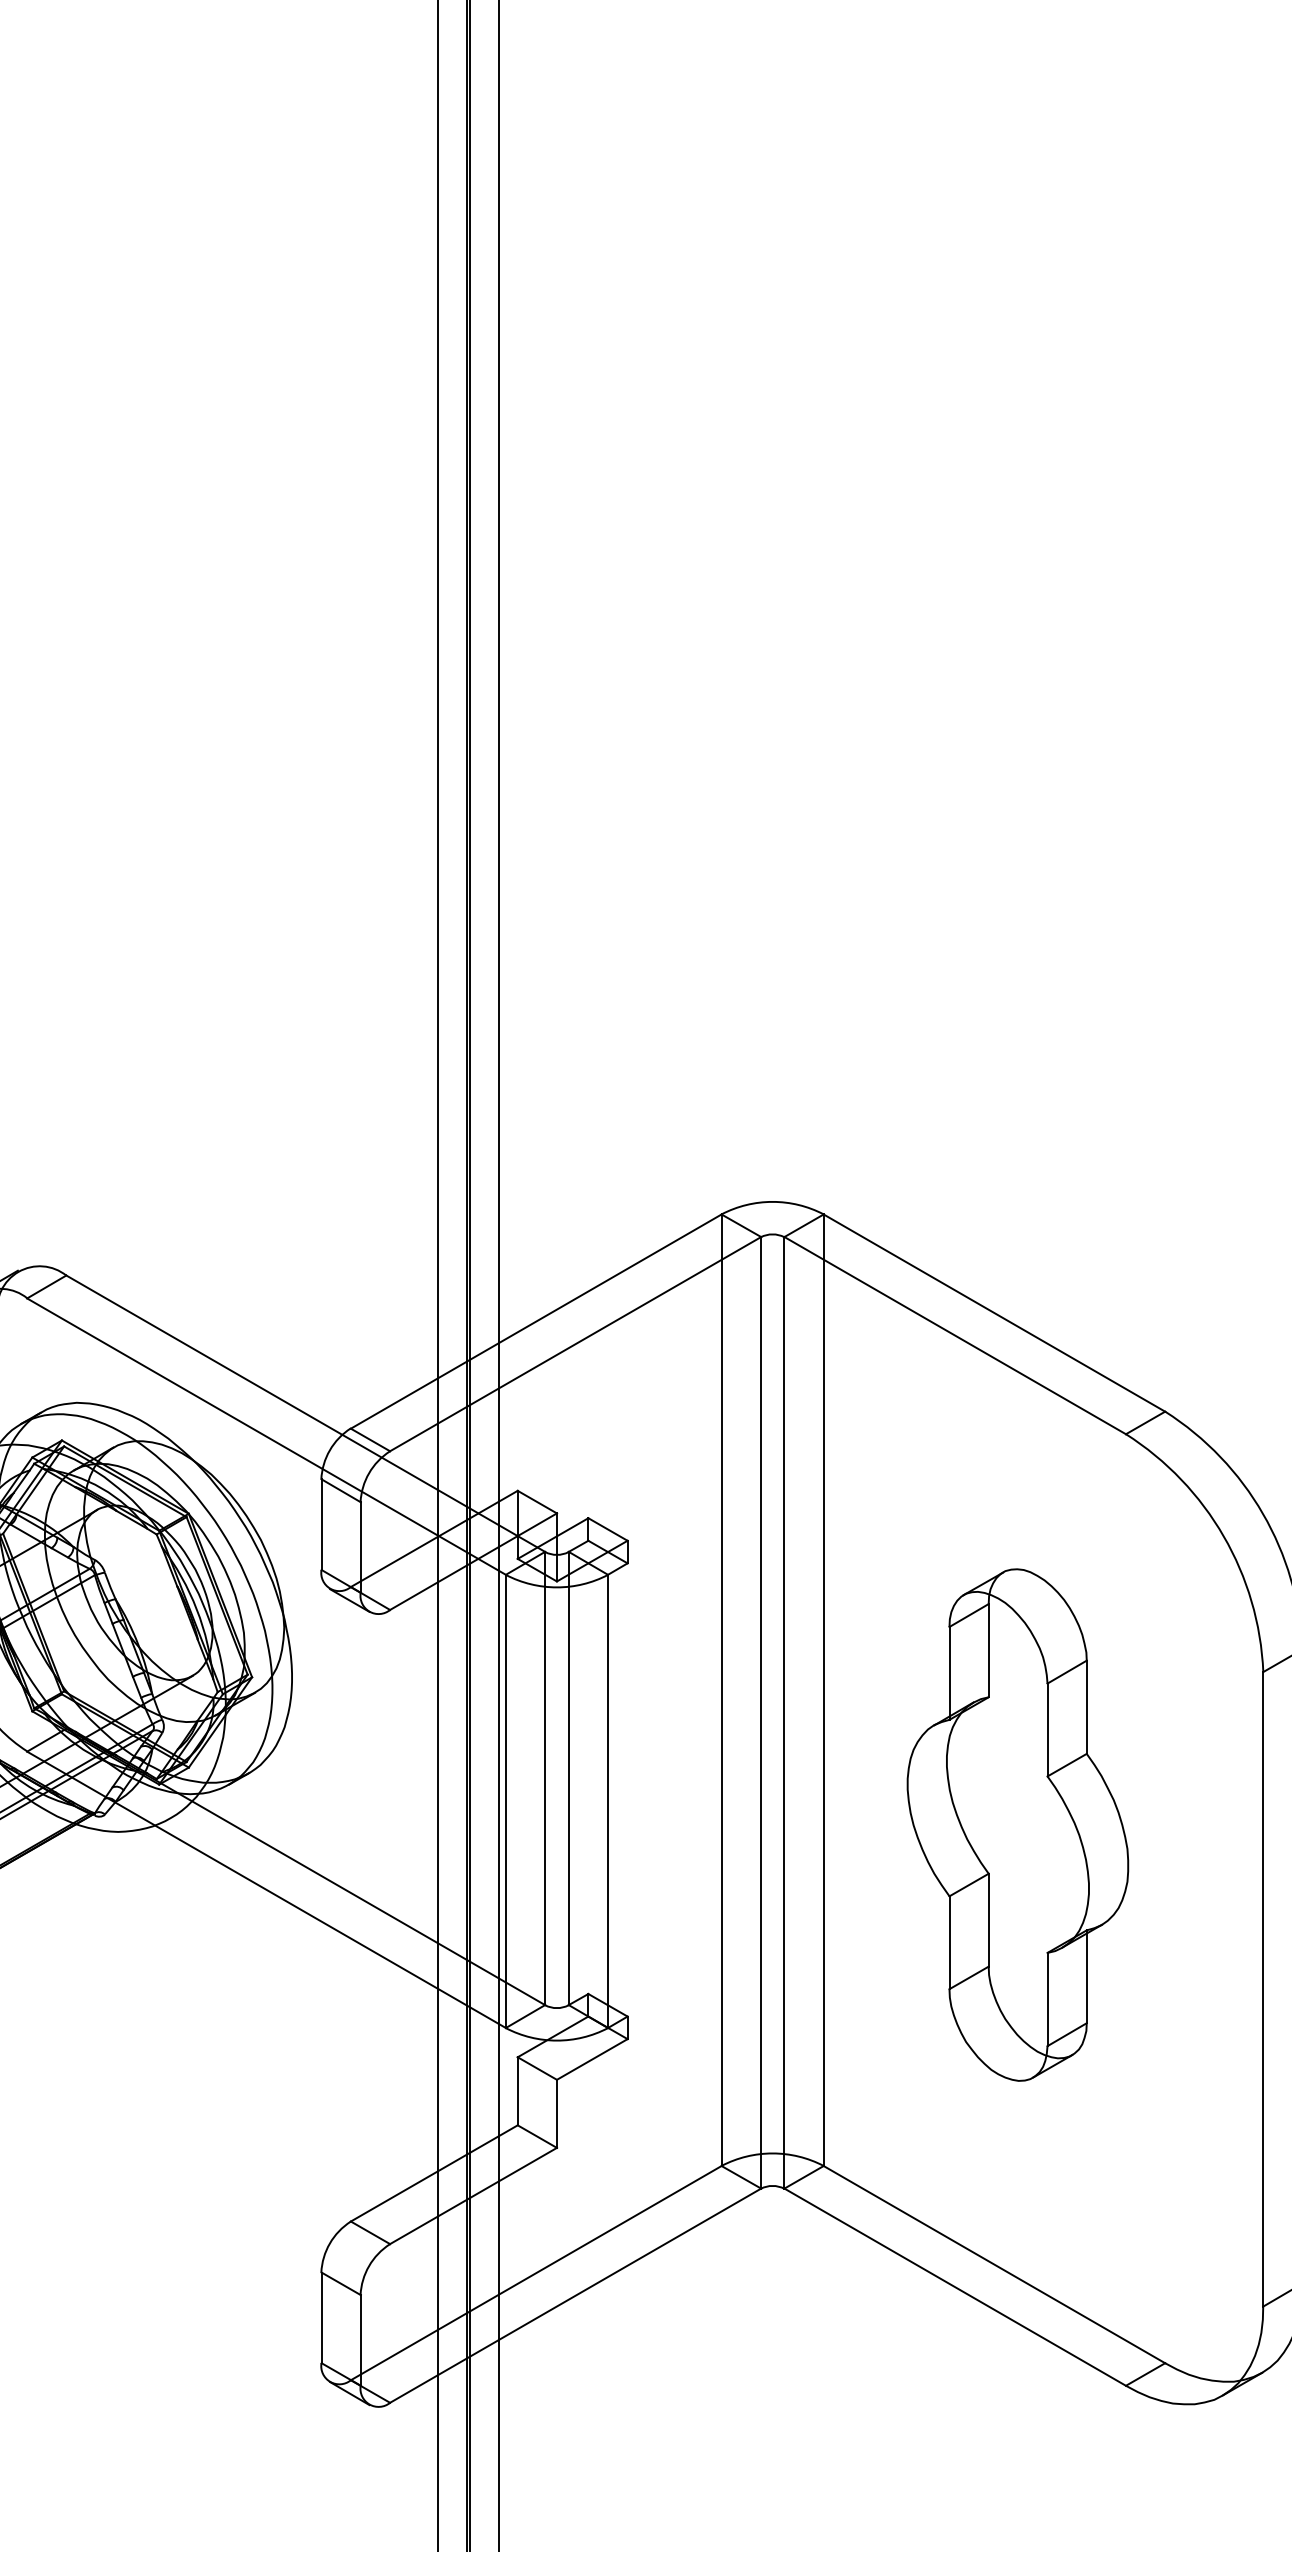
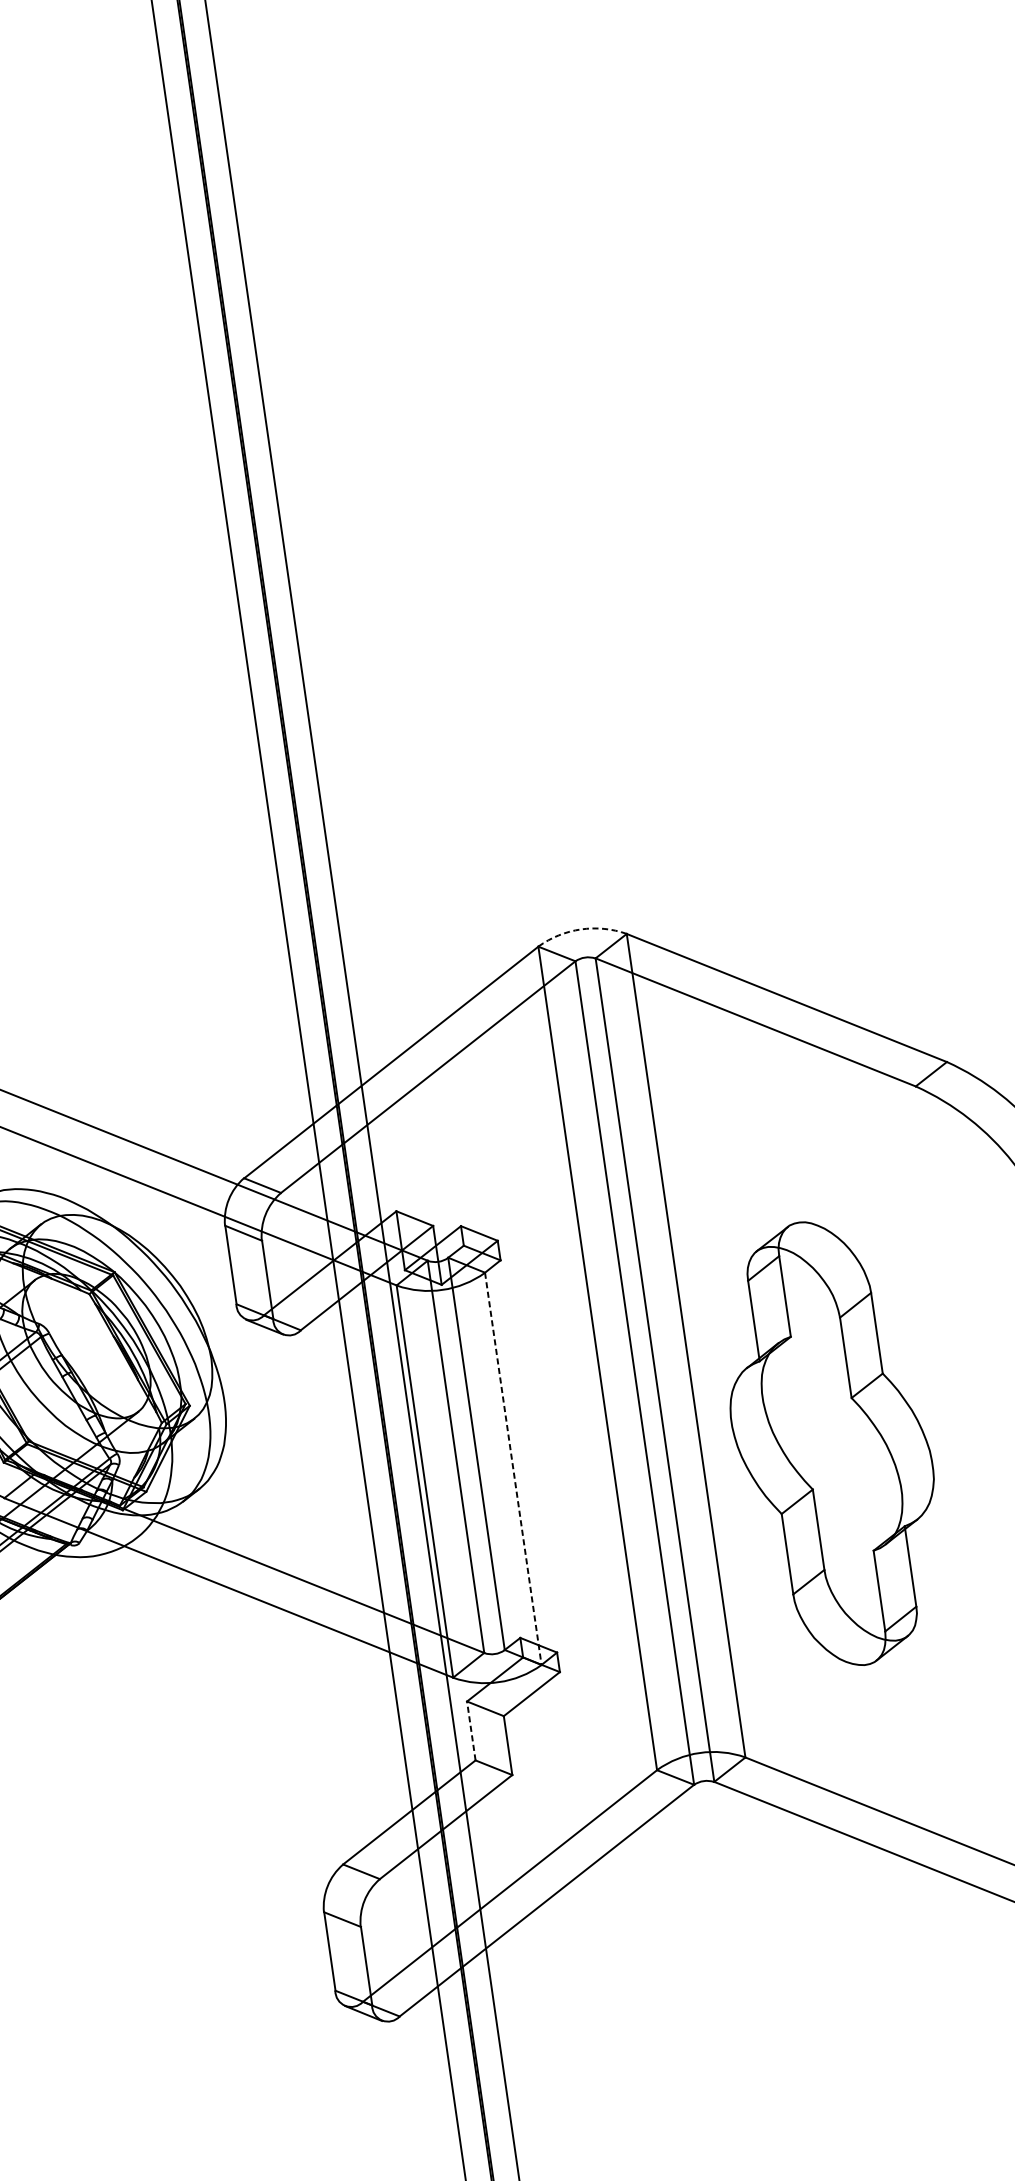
arc: (772, 1201) -> (580, 929), solid -> dashed
line: (608, 1801) -> (513, 1468), solid -> dashed
part: (1017, 1824) -> (831, 1443), moved
line: (517, 2090) -> (471, 1730), solid -> dashed

